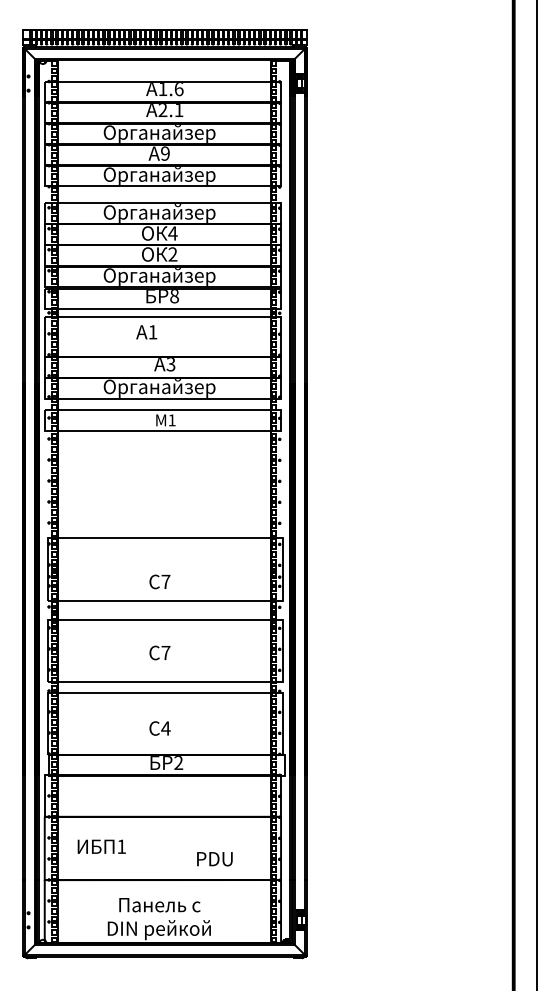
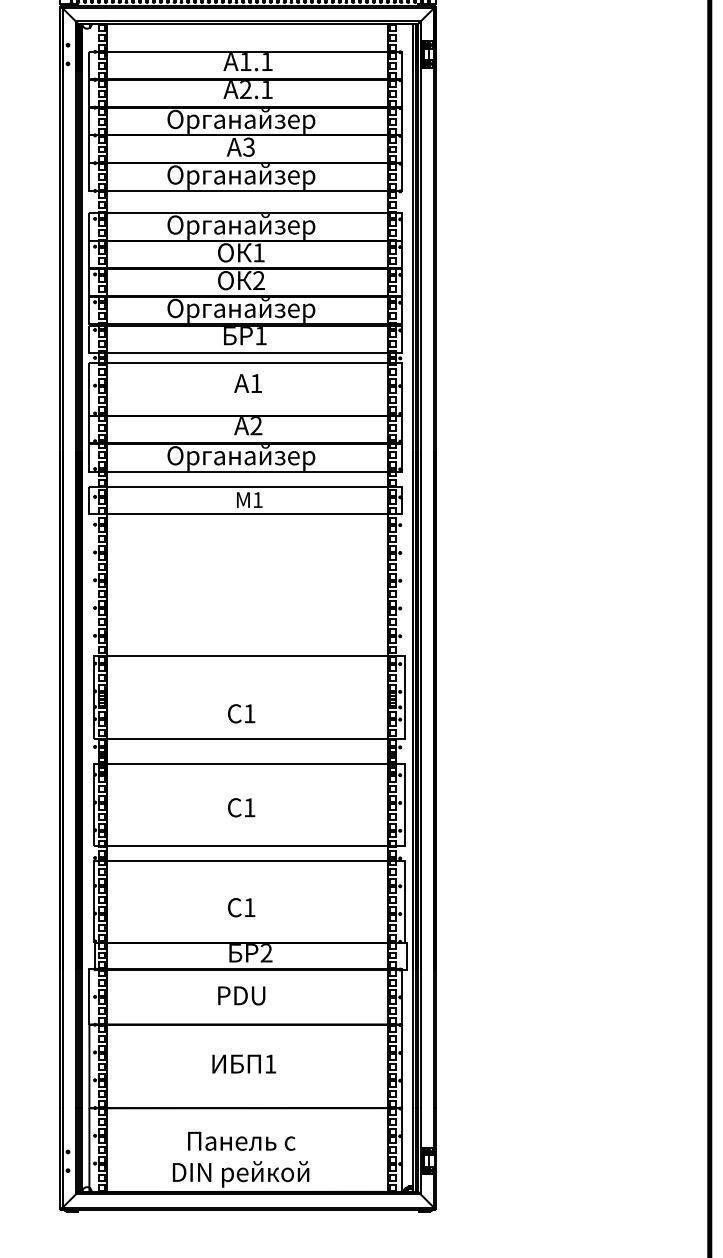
text: (178, 89) -> (266, 62), 1.6 -> 1.1
text: (165, 153) -> (249, 147), 9 -> 3
text: (172, 233) -> (258, 252), 4 -> 1
text: (174, 296) -> (261, 336), 8 -> 1
text: (146, 332) -> (247, 383), moved
text: (170, 364) -> (255, 426), 3 -> 2
text: (165, 581) -> (249, 713), 7 -> 1
text: (165, 653) -> (249, 808), 7 -> 1
text: (165, 728) -> (249, 907), 4 -> 1
text: (101, 846) -> (243, 1063), moved
text: (214, 859) -> (241, 996), moved

